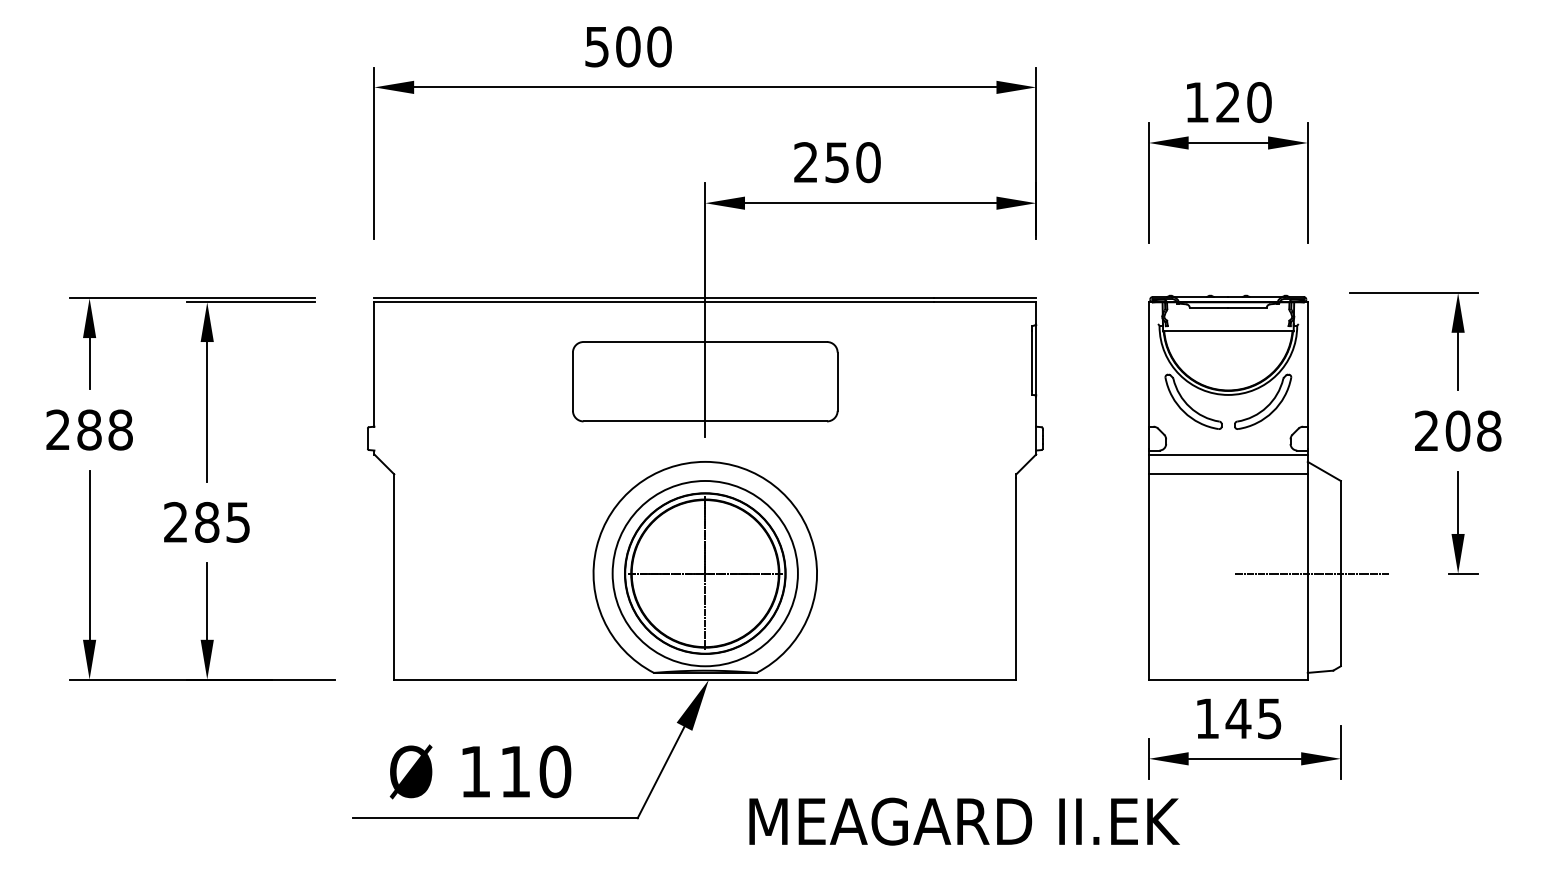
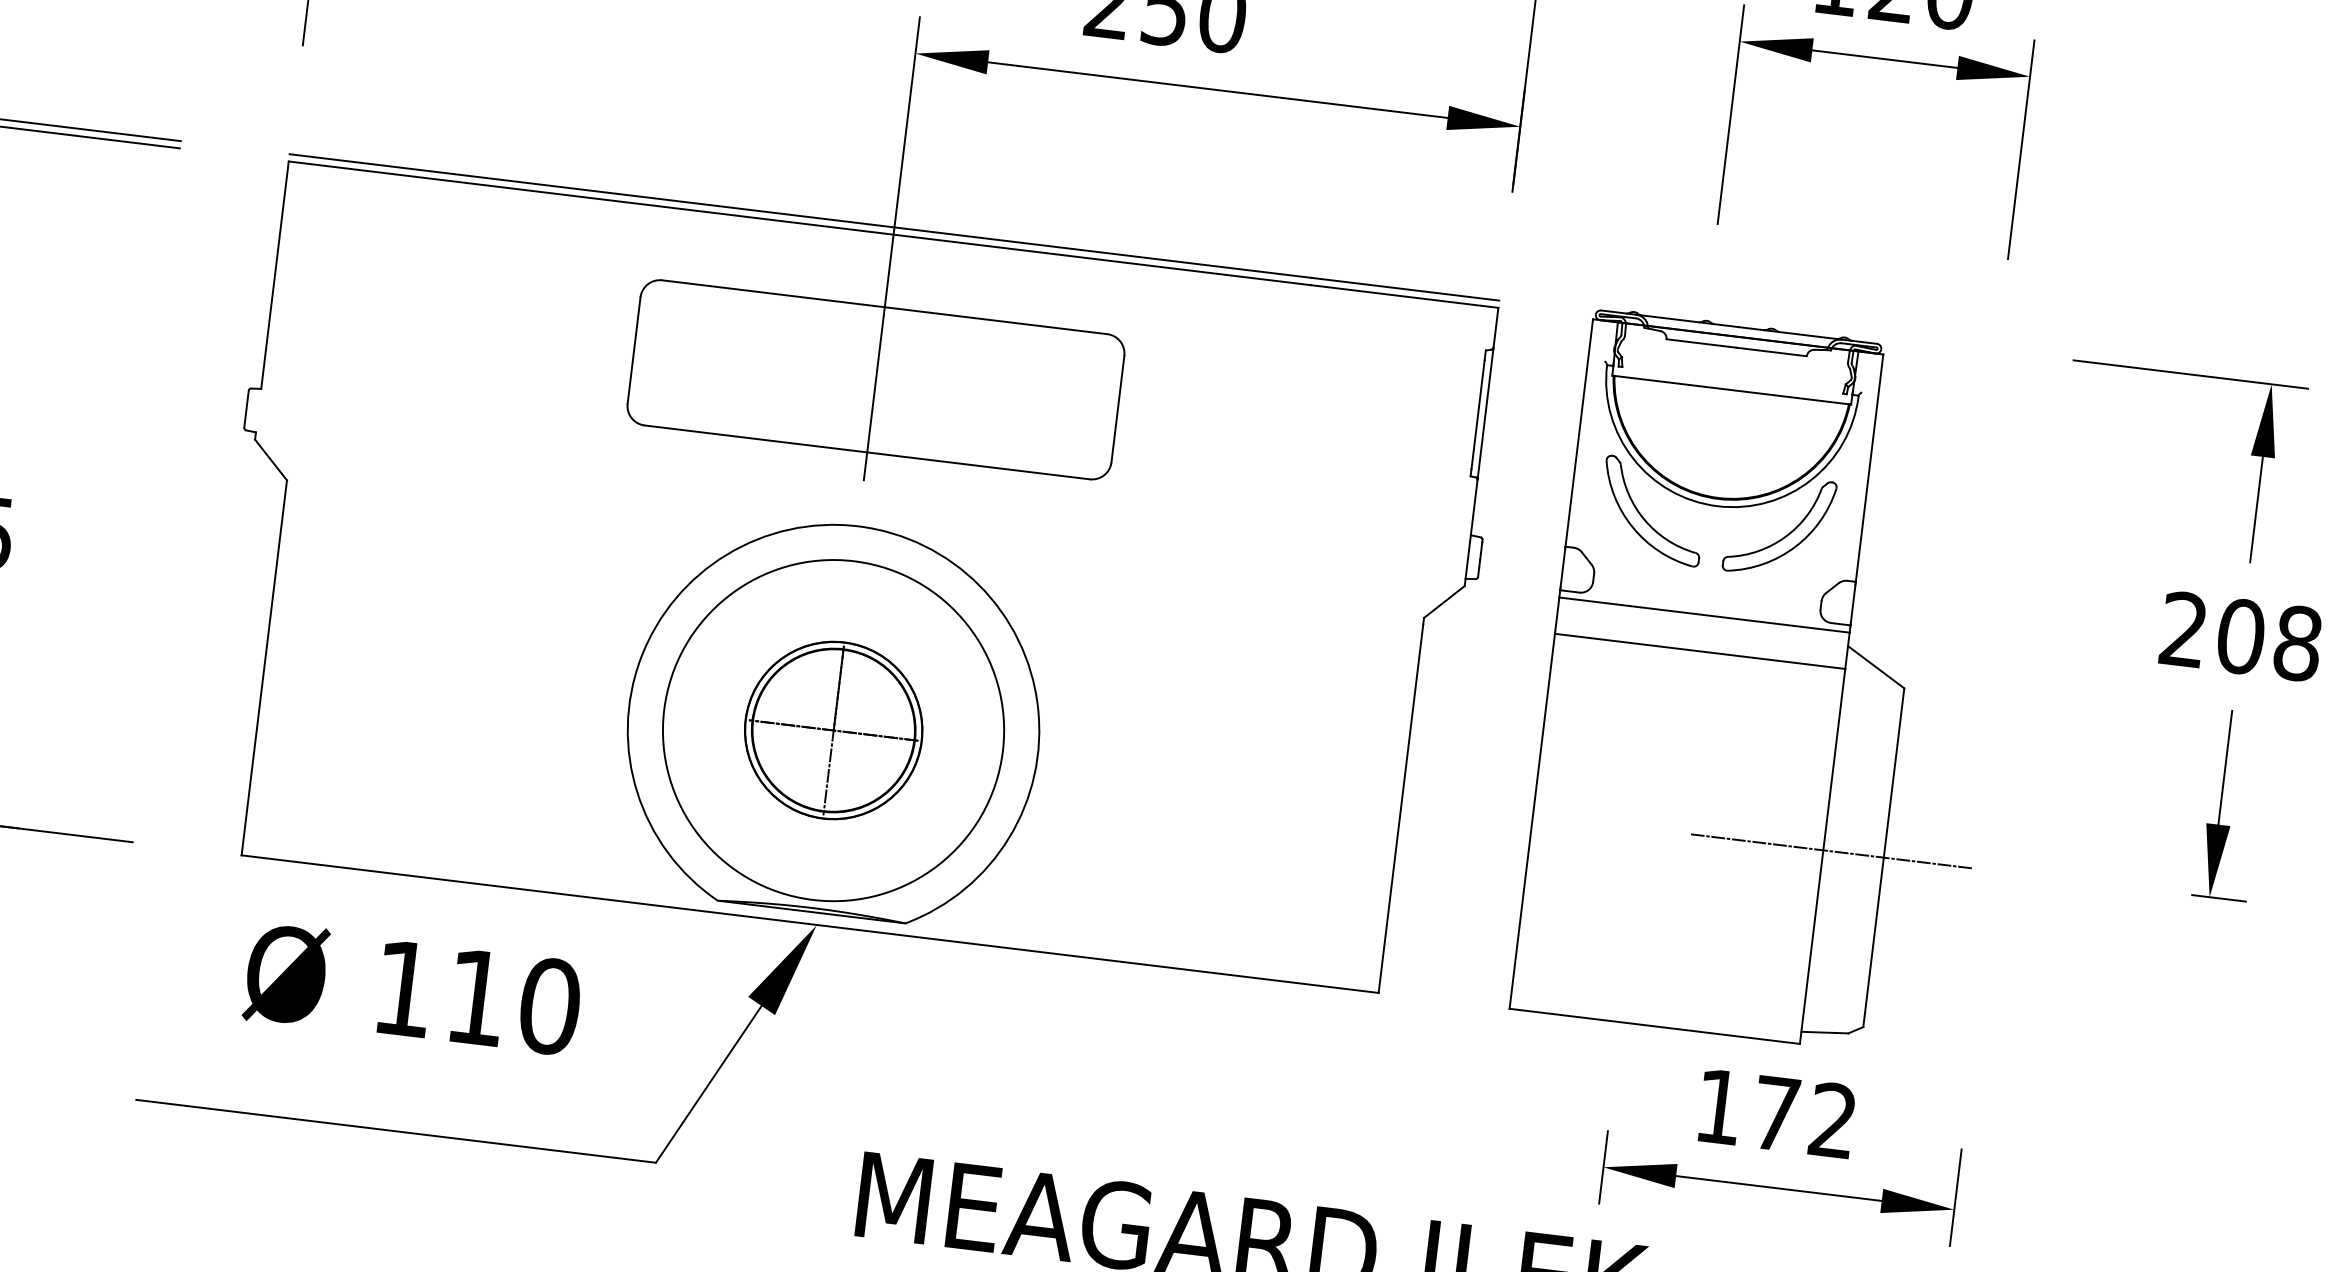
part: (1268, 487) -> (1770, 684), moved
part: (705, 573) -> (833, 730), size x0.6
text: (1253, 718) -> (1803, 1116), 145 -> 172
text: (480, 771) -> (413, 989), moved

